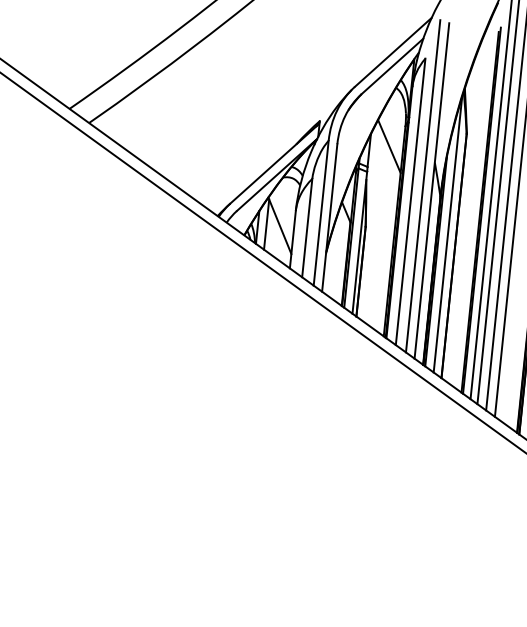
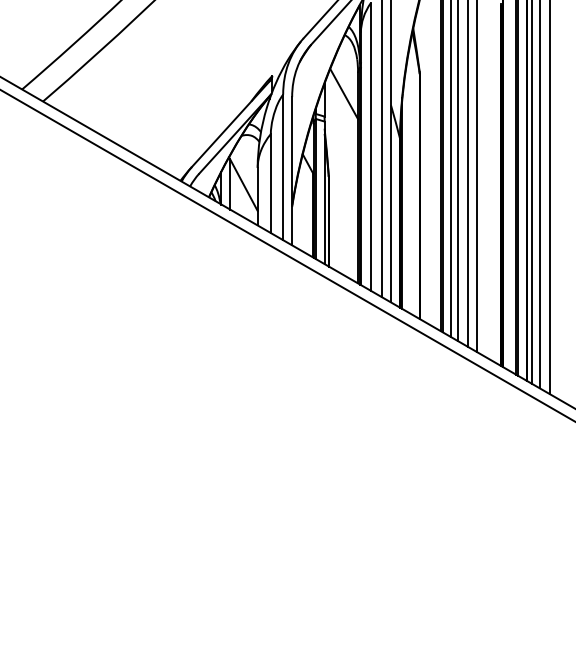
line: (448, 234) -> (411, 175), removed

